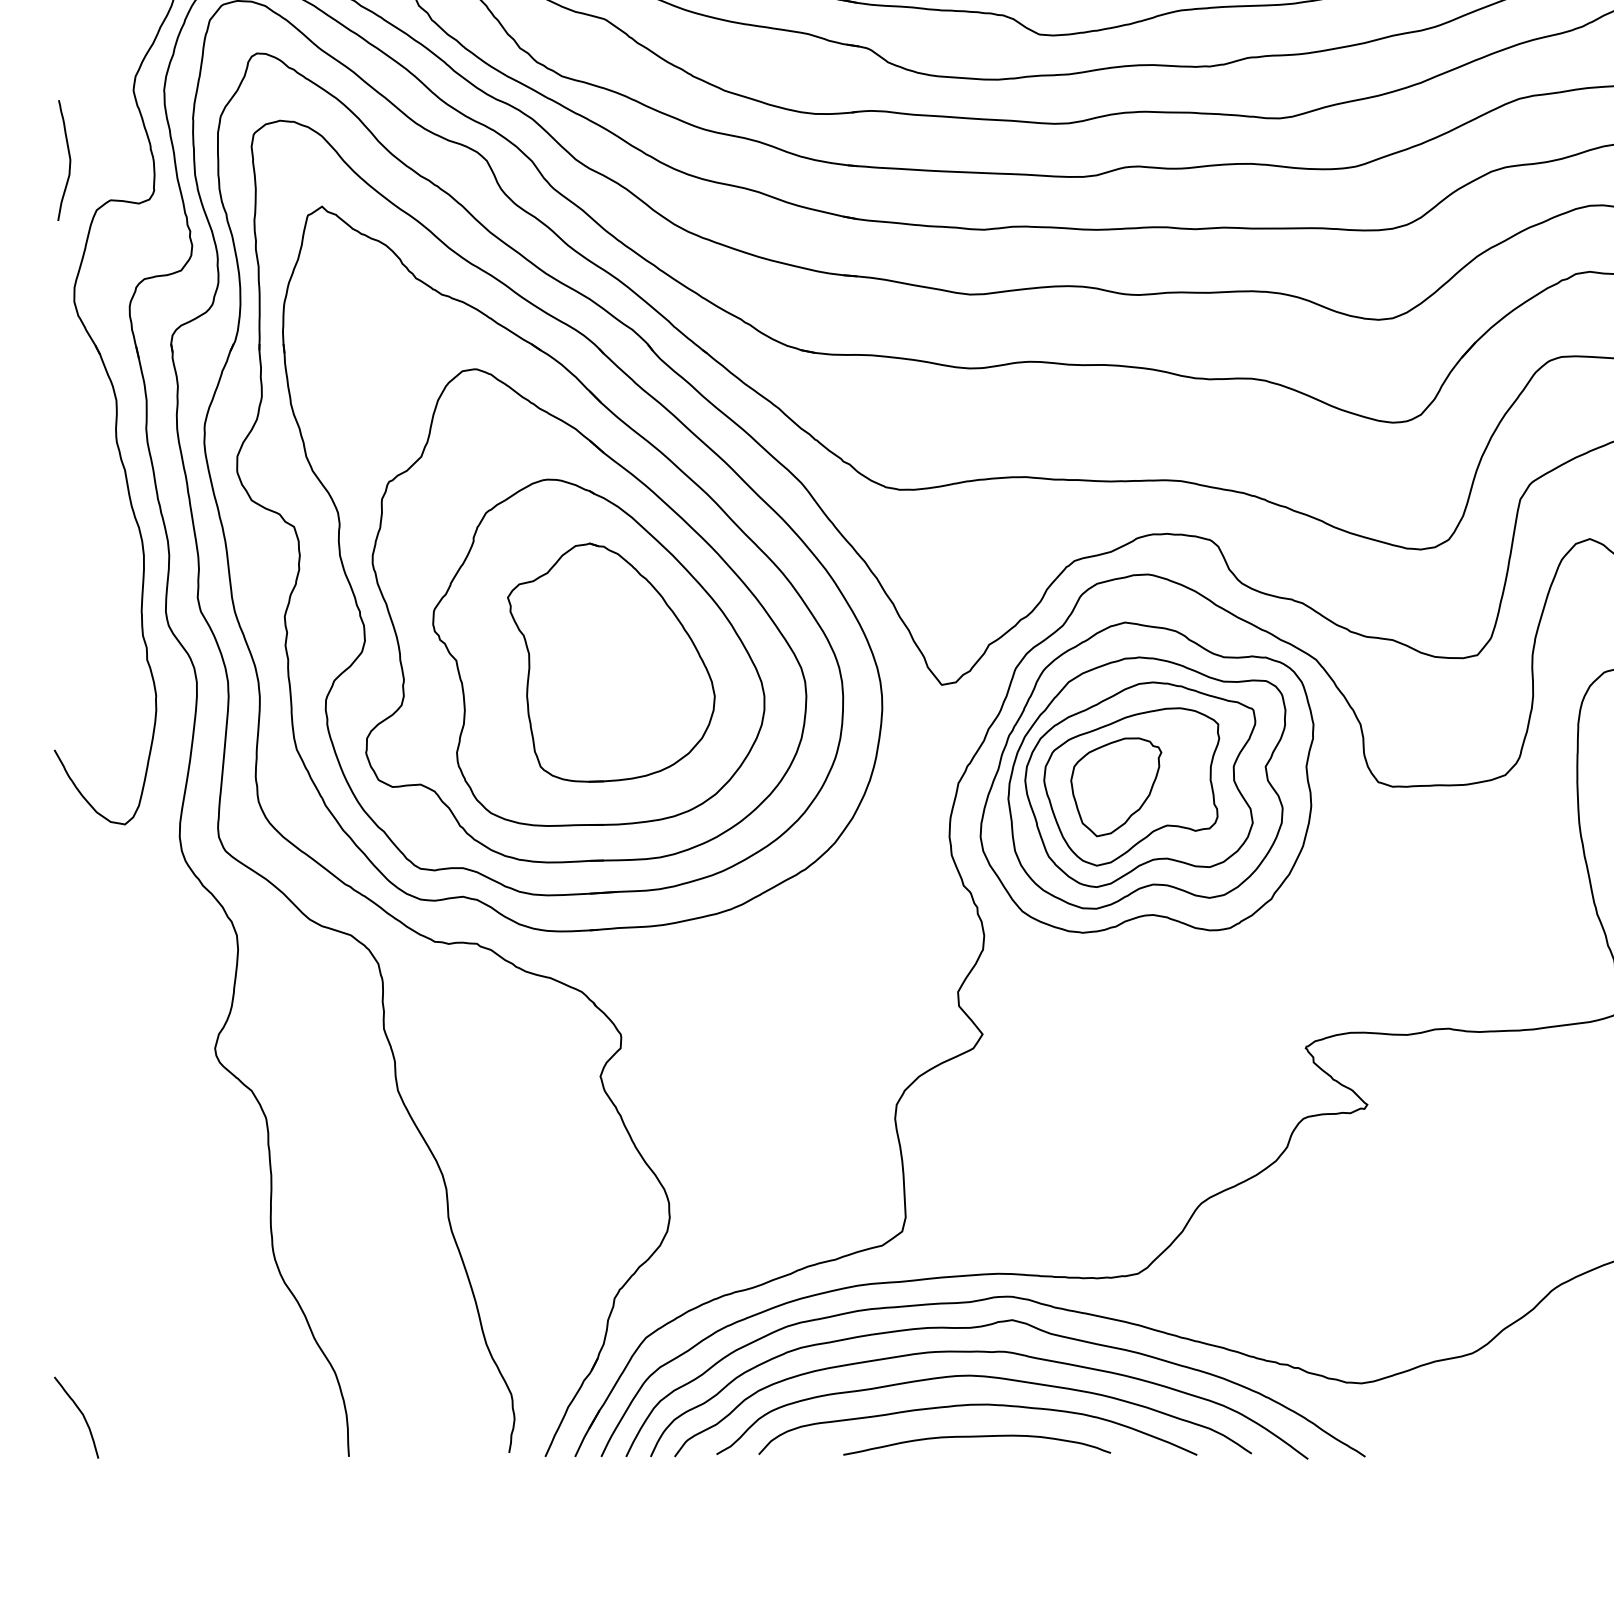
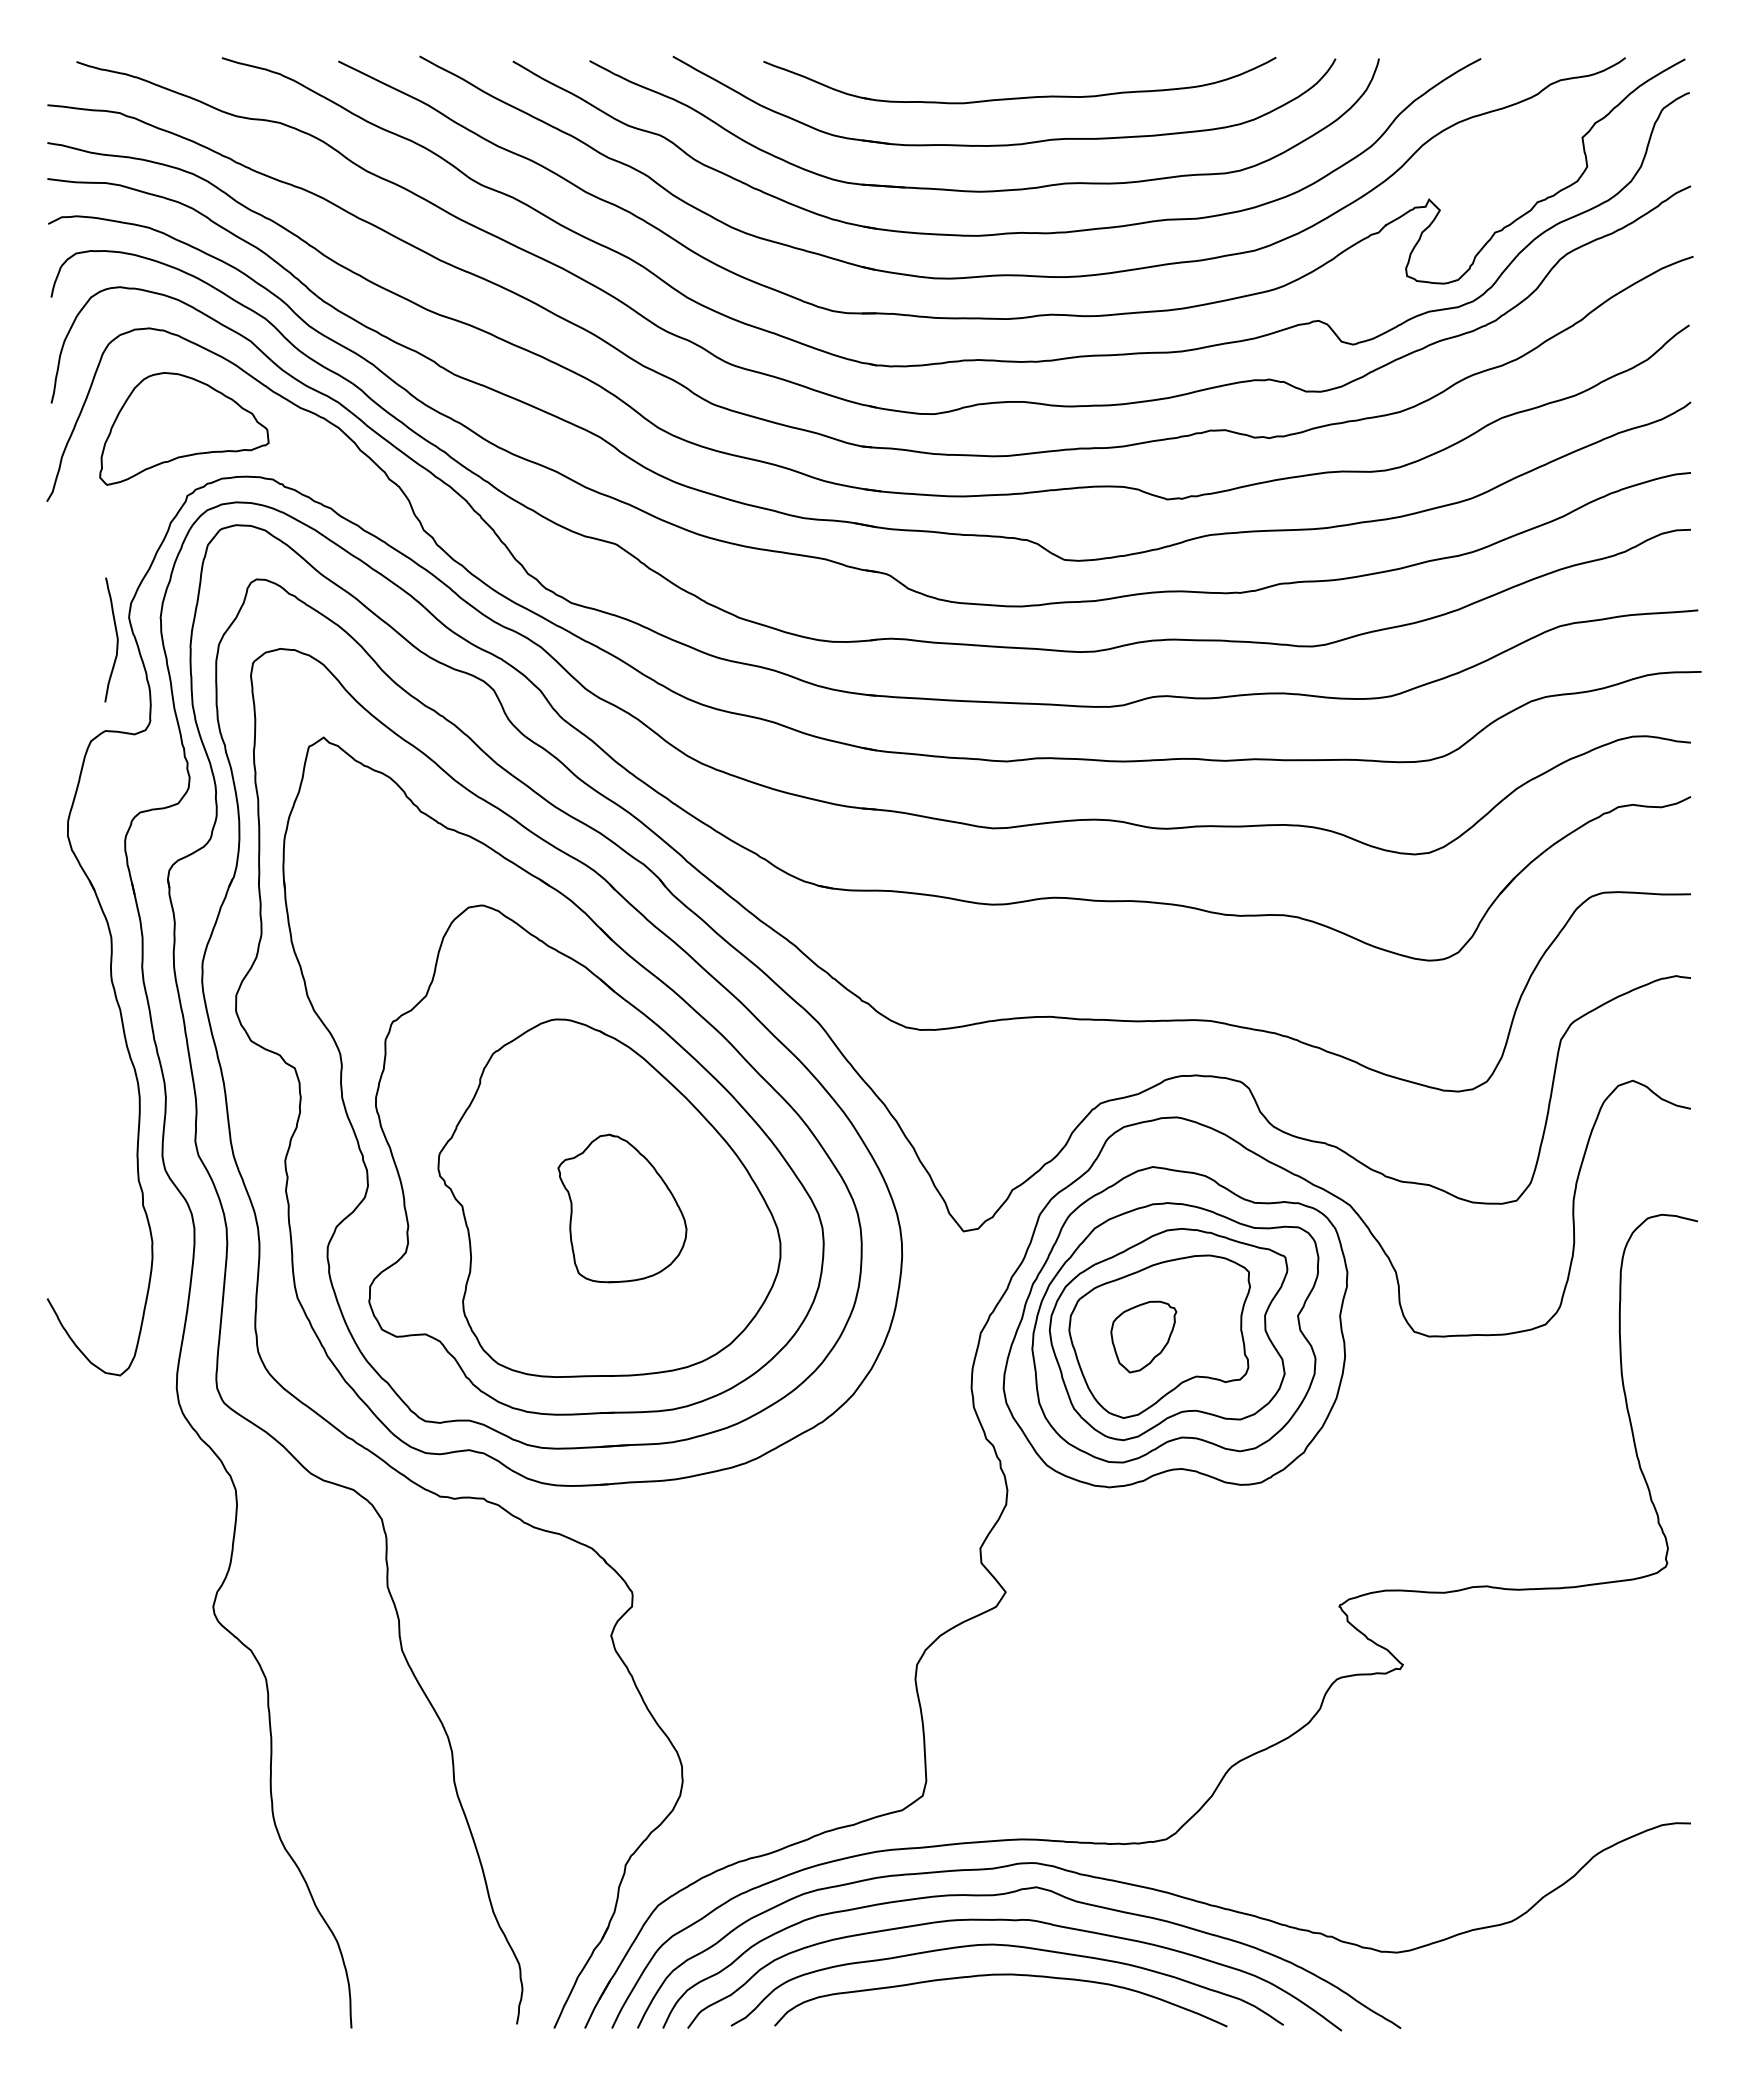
curve: (69, 160) -> (116, 639), moved
part: (611, 662) -> (622, 1208), size x0.6
part: (1116, 786) -> (1143, 1336), size x0.7
curve: (80, 1413) -> (74, 1983), removed
curve: (977, 1437) -> (1000, 2008), removed

